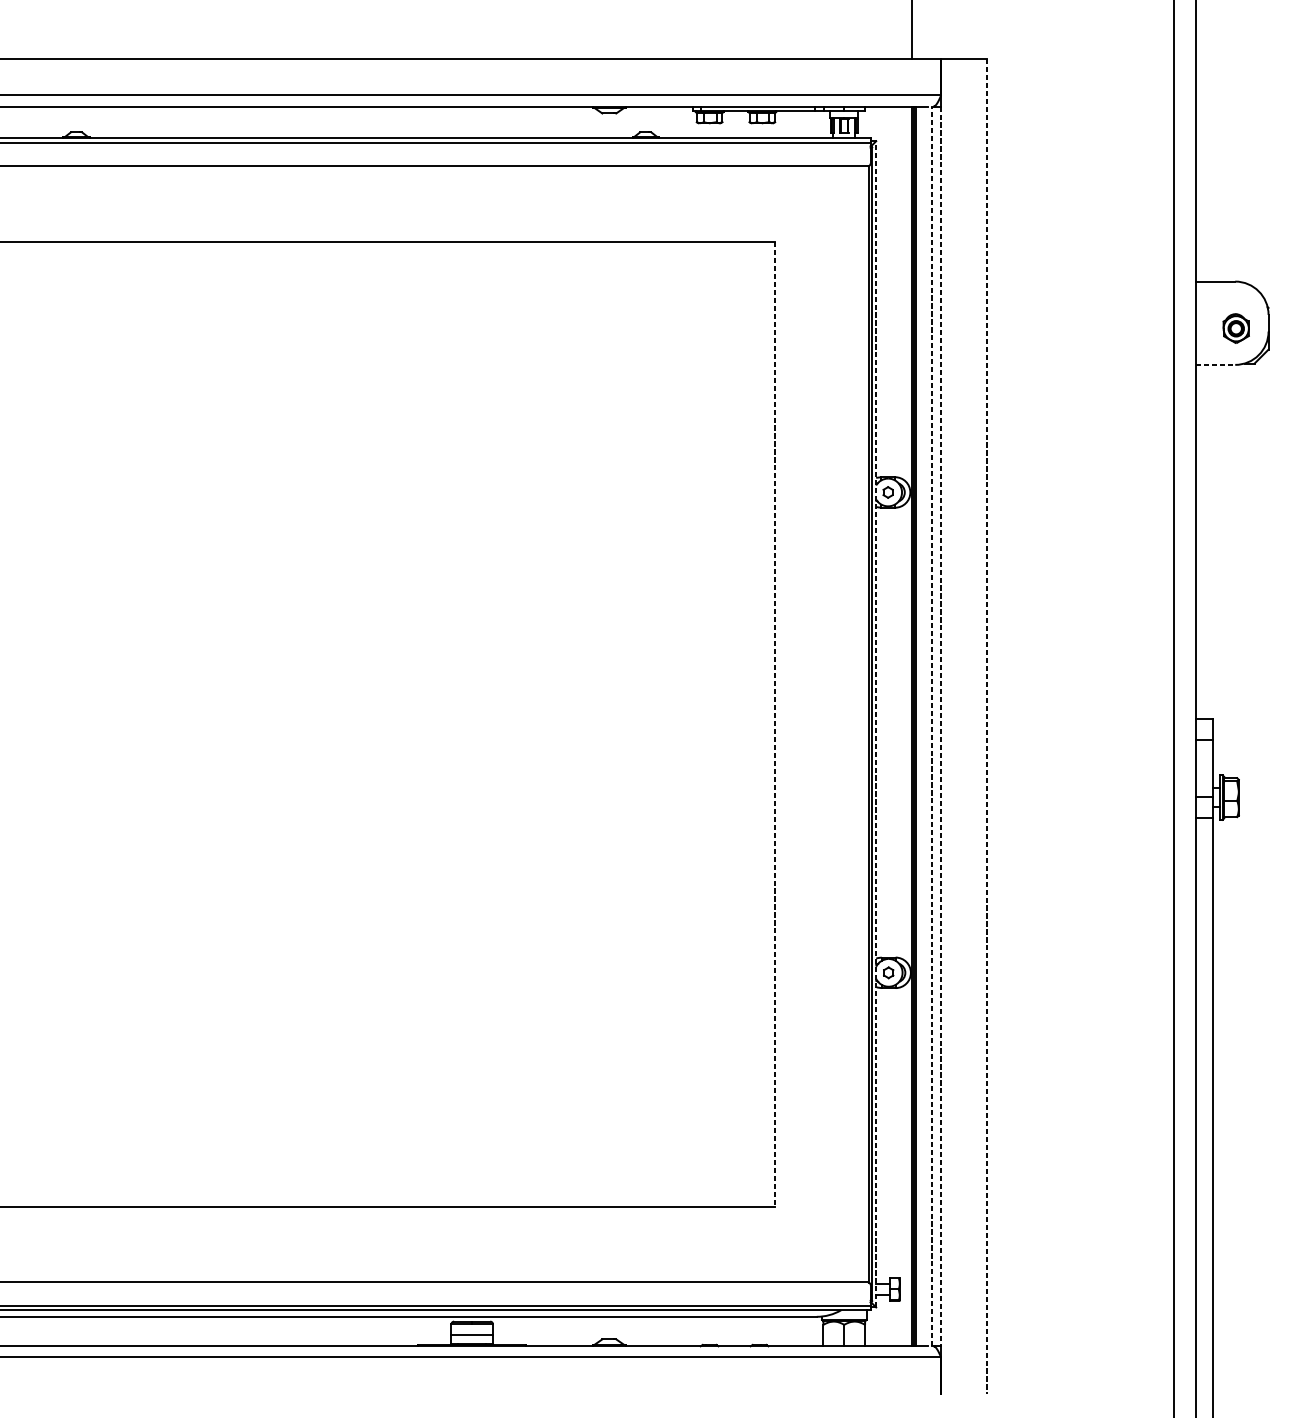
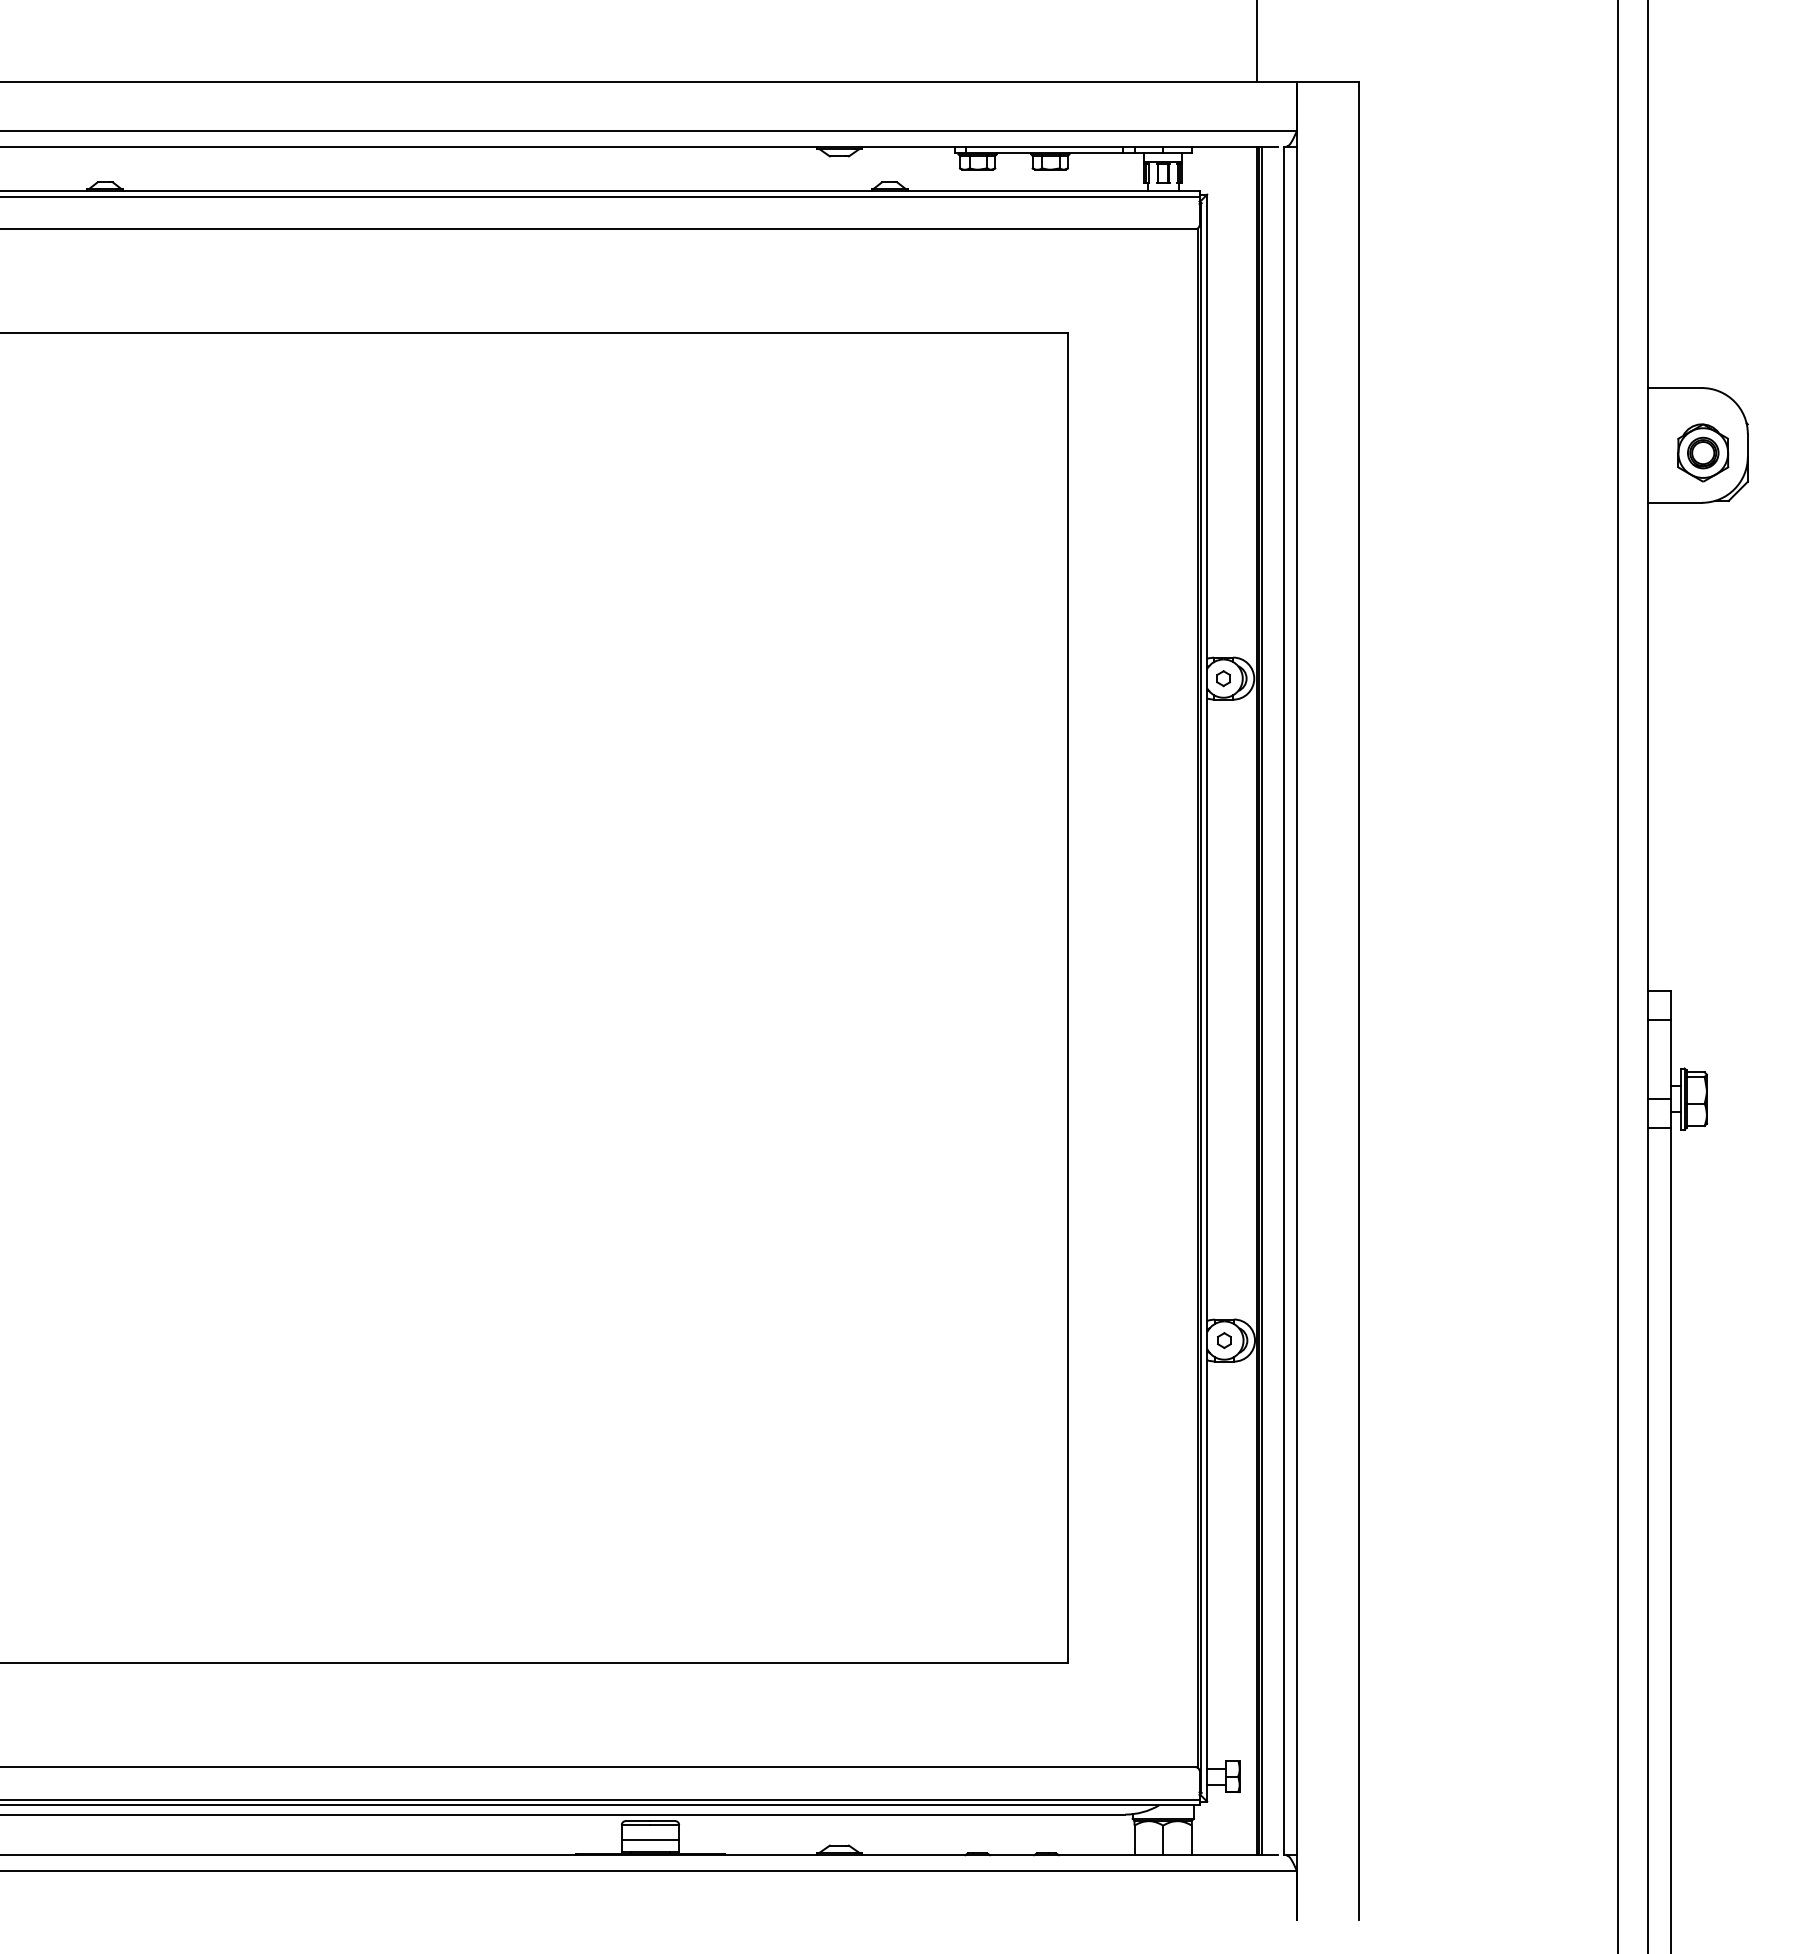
part: (1236, 328) -> (1703, 452), size x1.43
line: (1216, 364) -> (1675, 502), dashed -> solid
line: (876, 723) -> (1207, 997), dashed -> solid
line: (774, 724) -> (1067, 998), dashed -> solid
line: (932, 726) -> (1284, 1000), dashed -> solid
line: (941, 726) -> (1296, 1001), dashed -> solid
line: (986, 726) -> (1359, 1001), dashed -> solid

